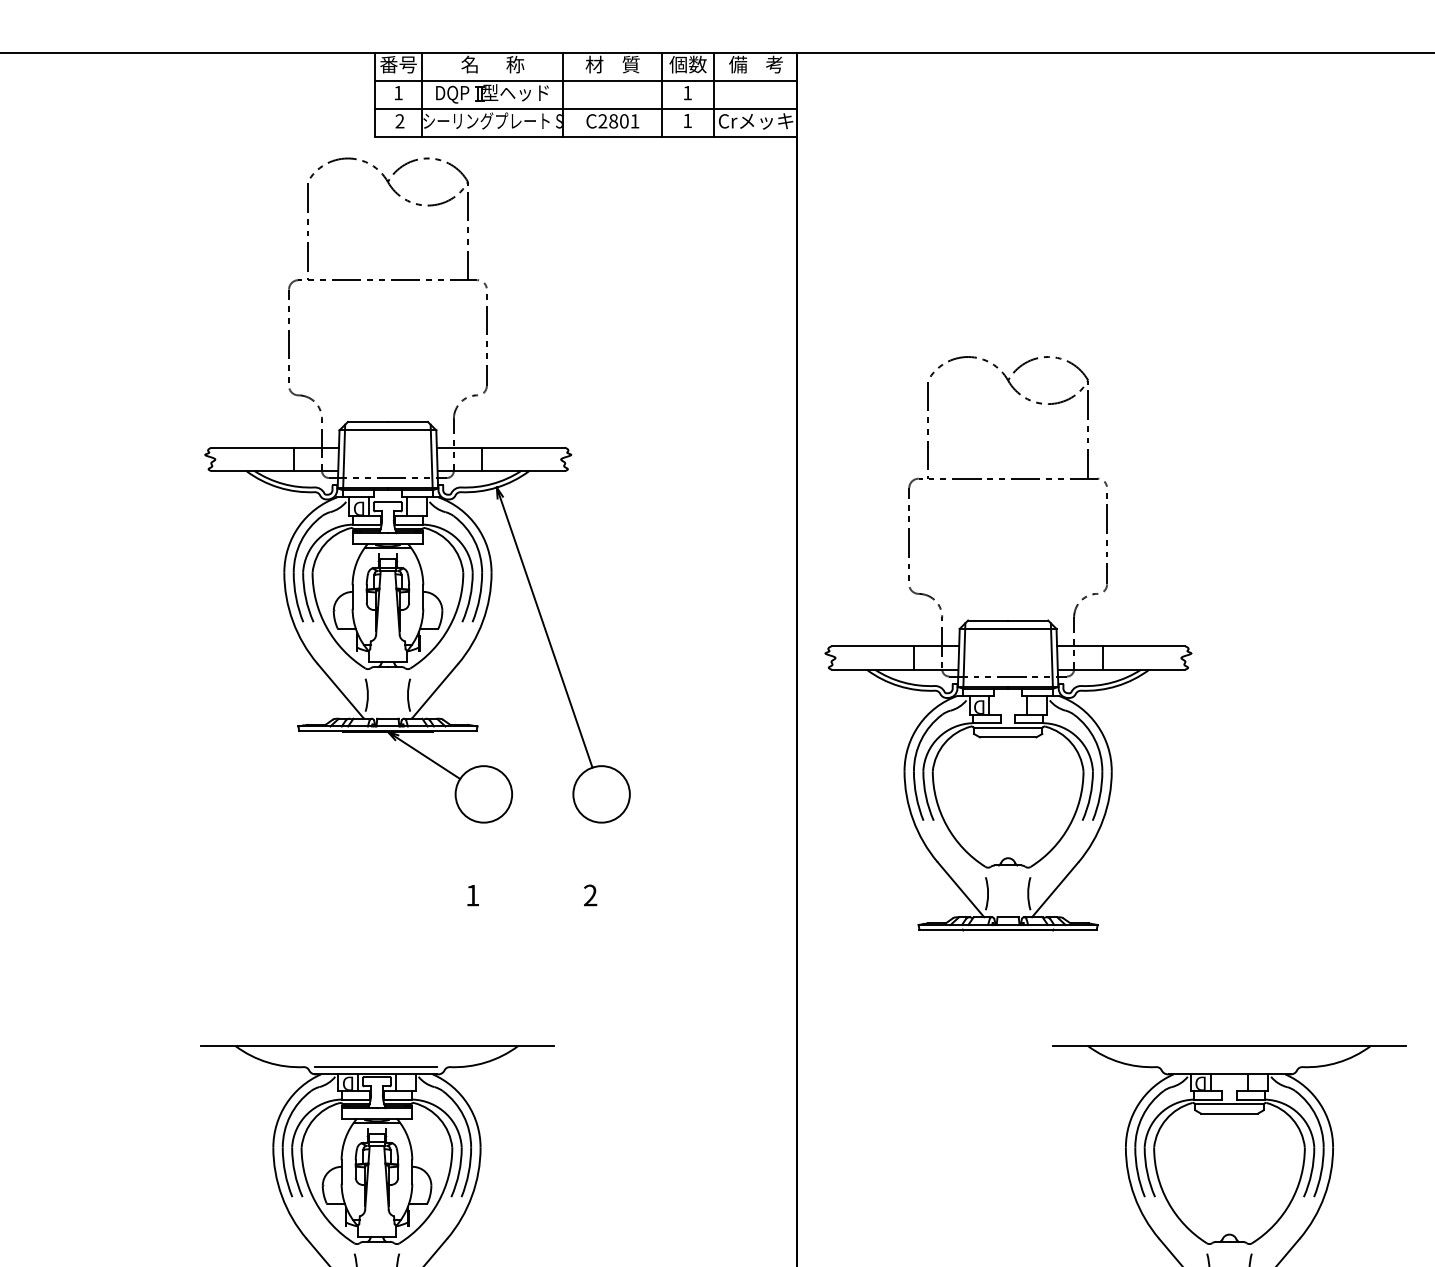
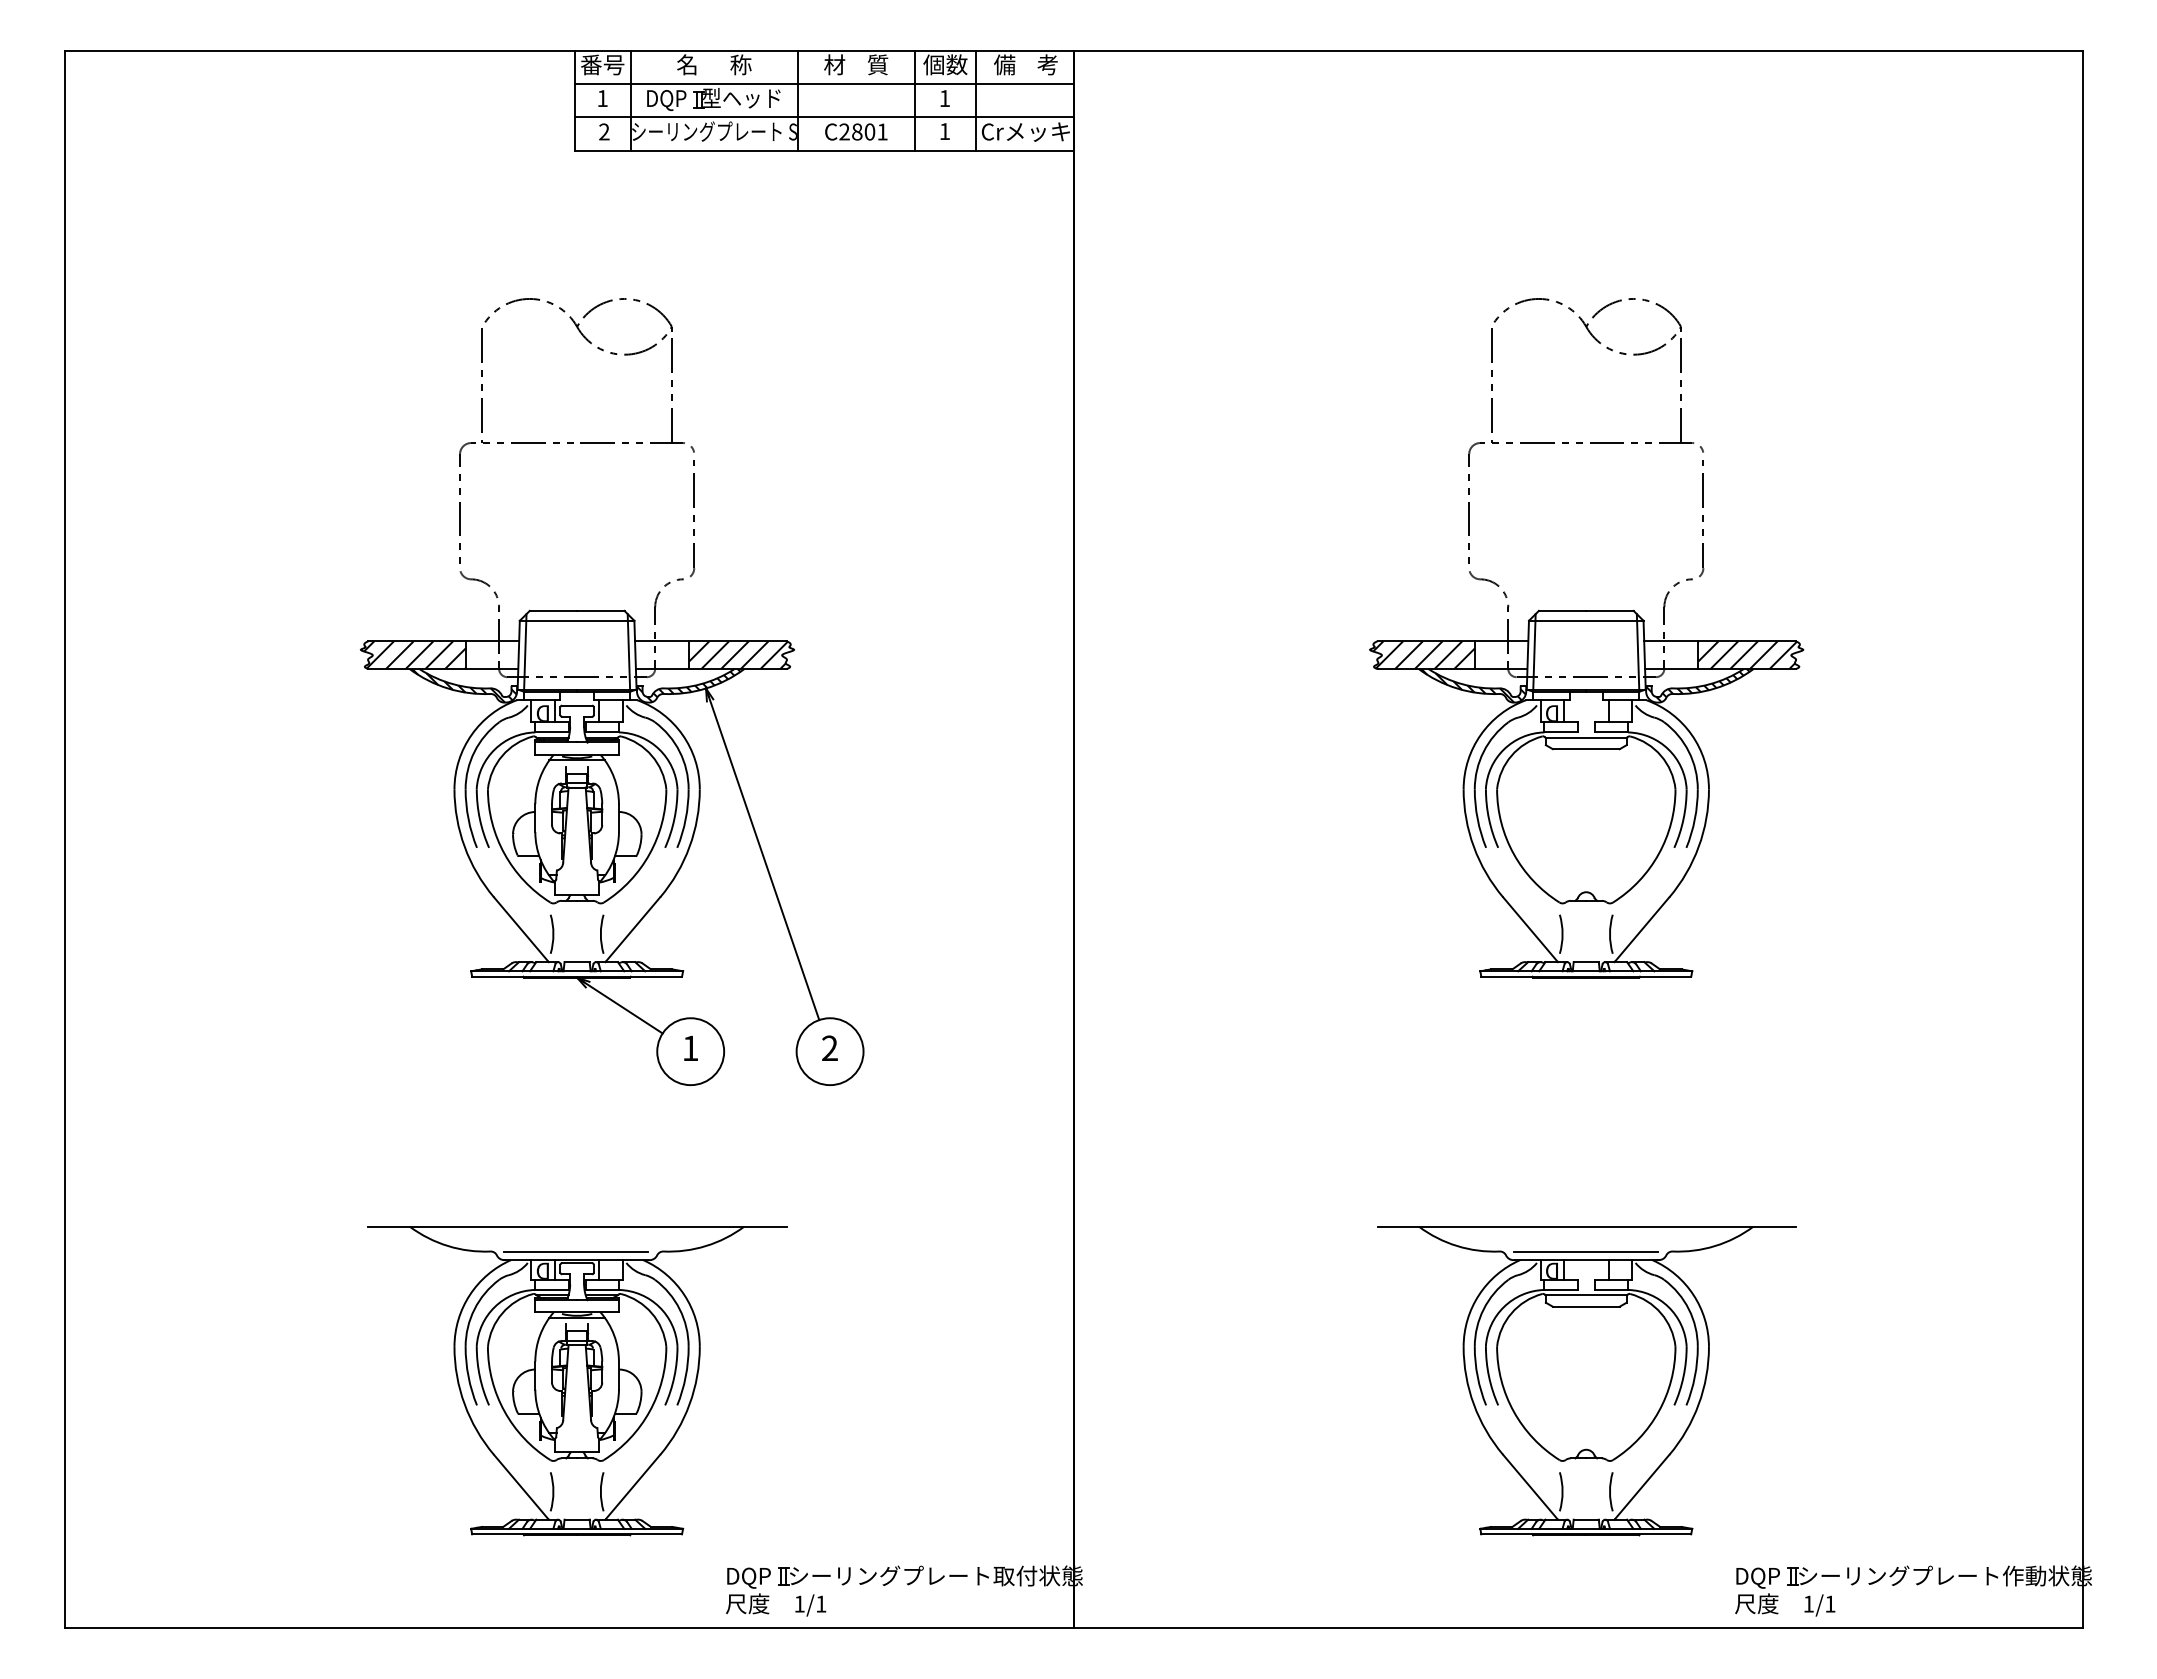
part: (417, 490) -> (612, 691), moved
part: (1008, 643) -> (1586, 638), moved
line: (1229, 1067) -> (1586, 1251), added

